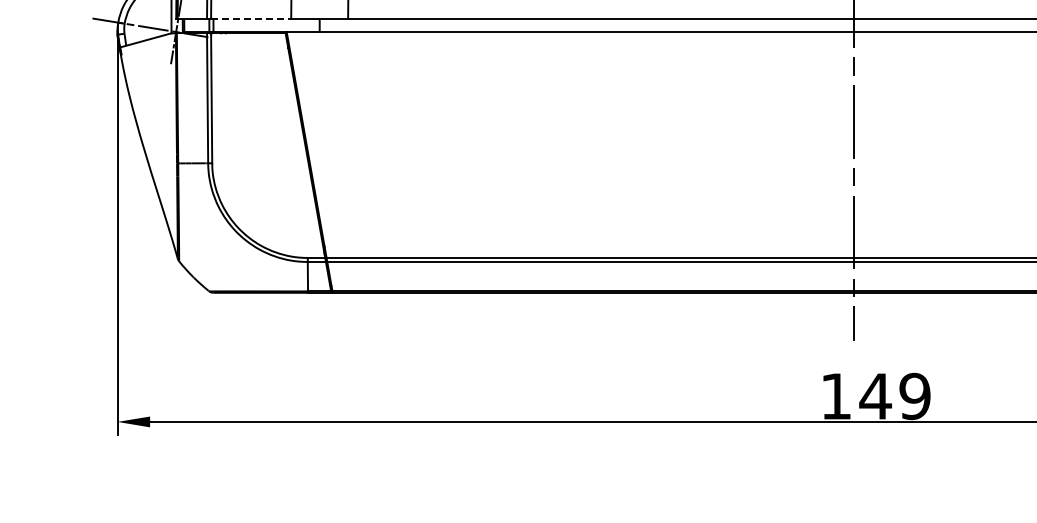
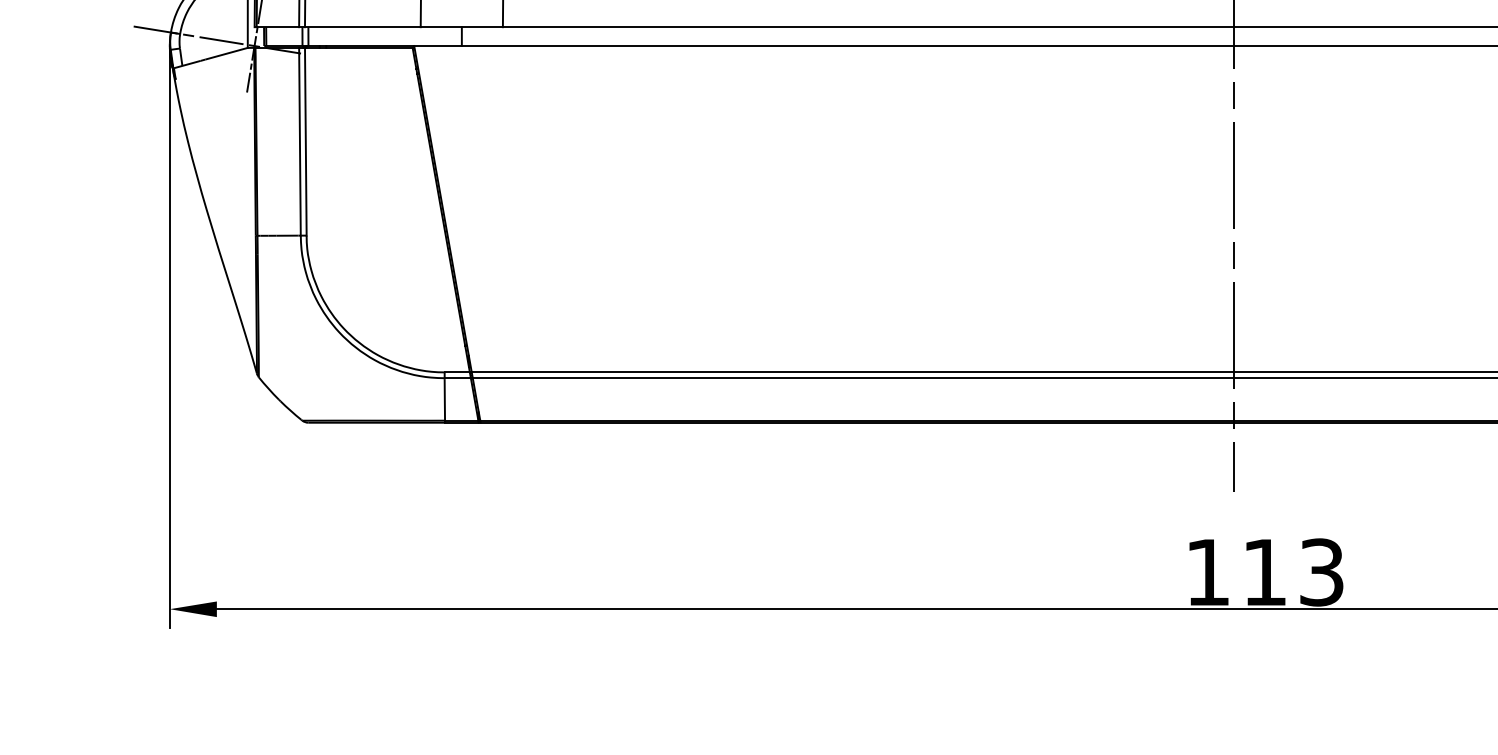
line: (251, 18) -> (363, 26), dashed -> solid
text: (894, 396) -> (1292, 572), 149 -> 113

